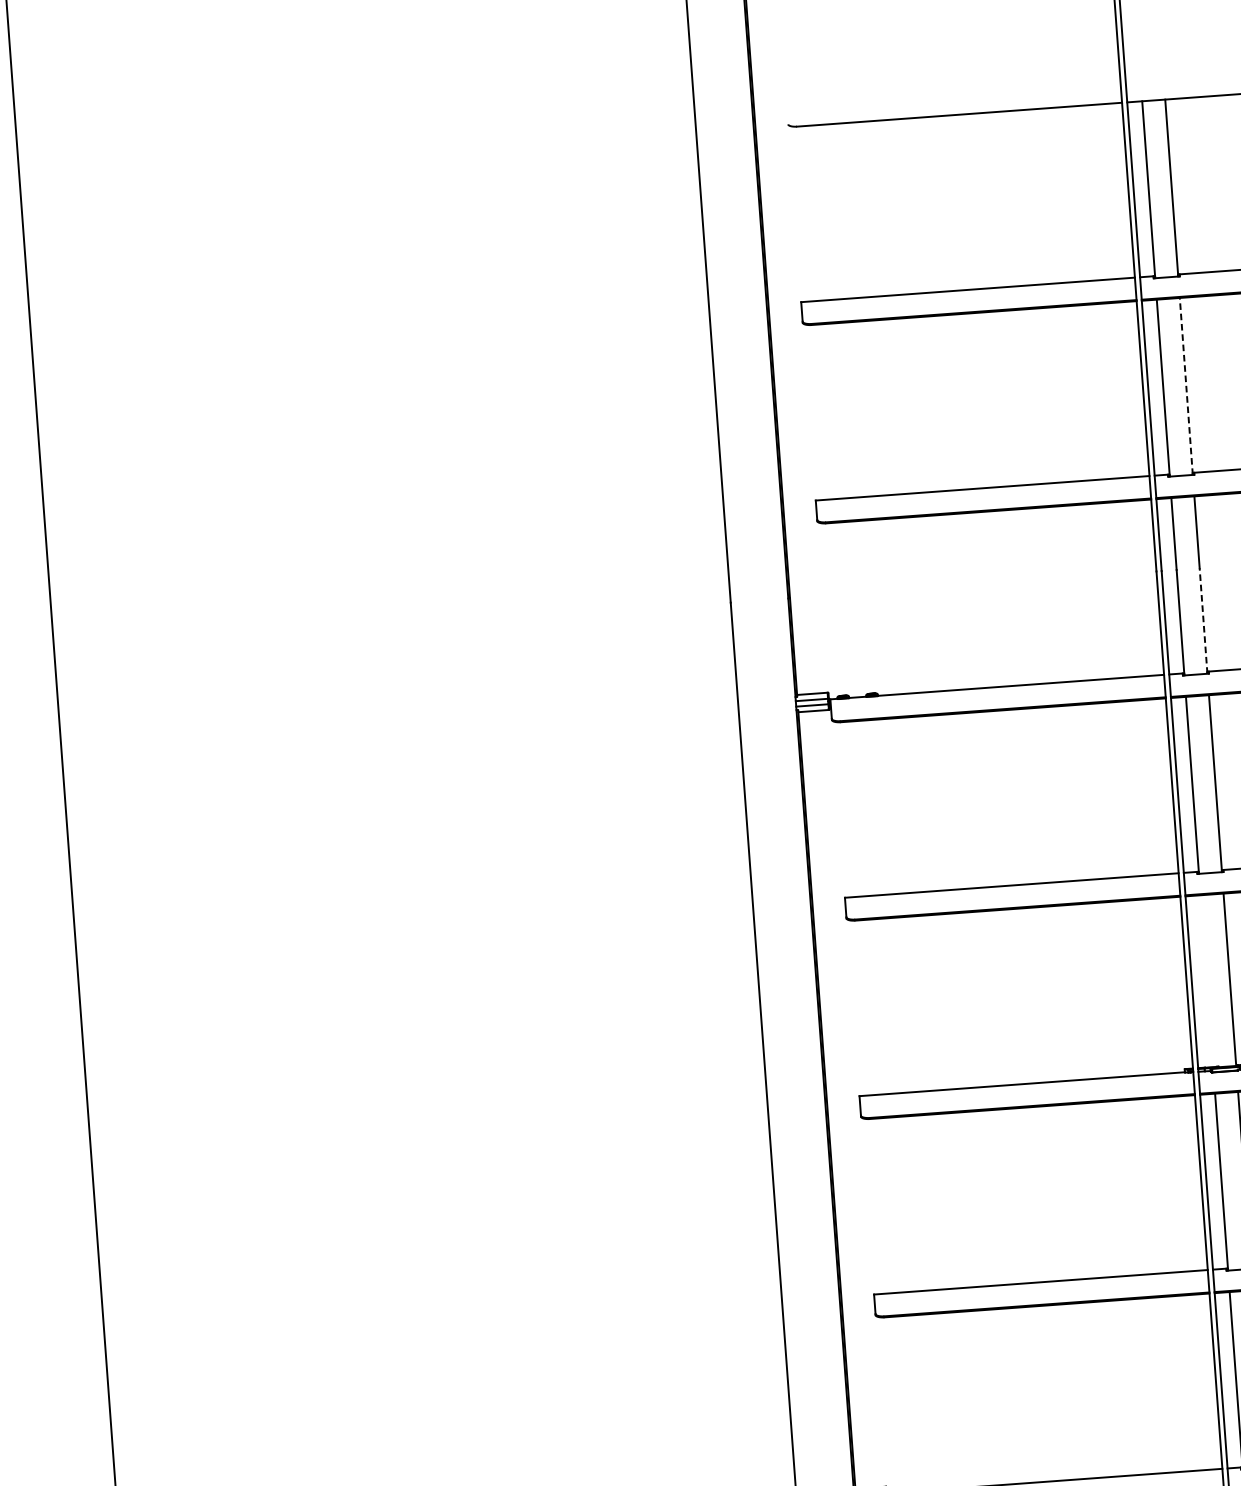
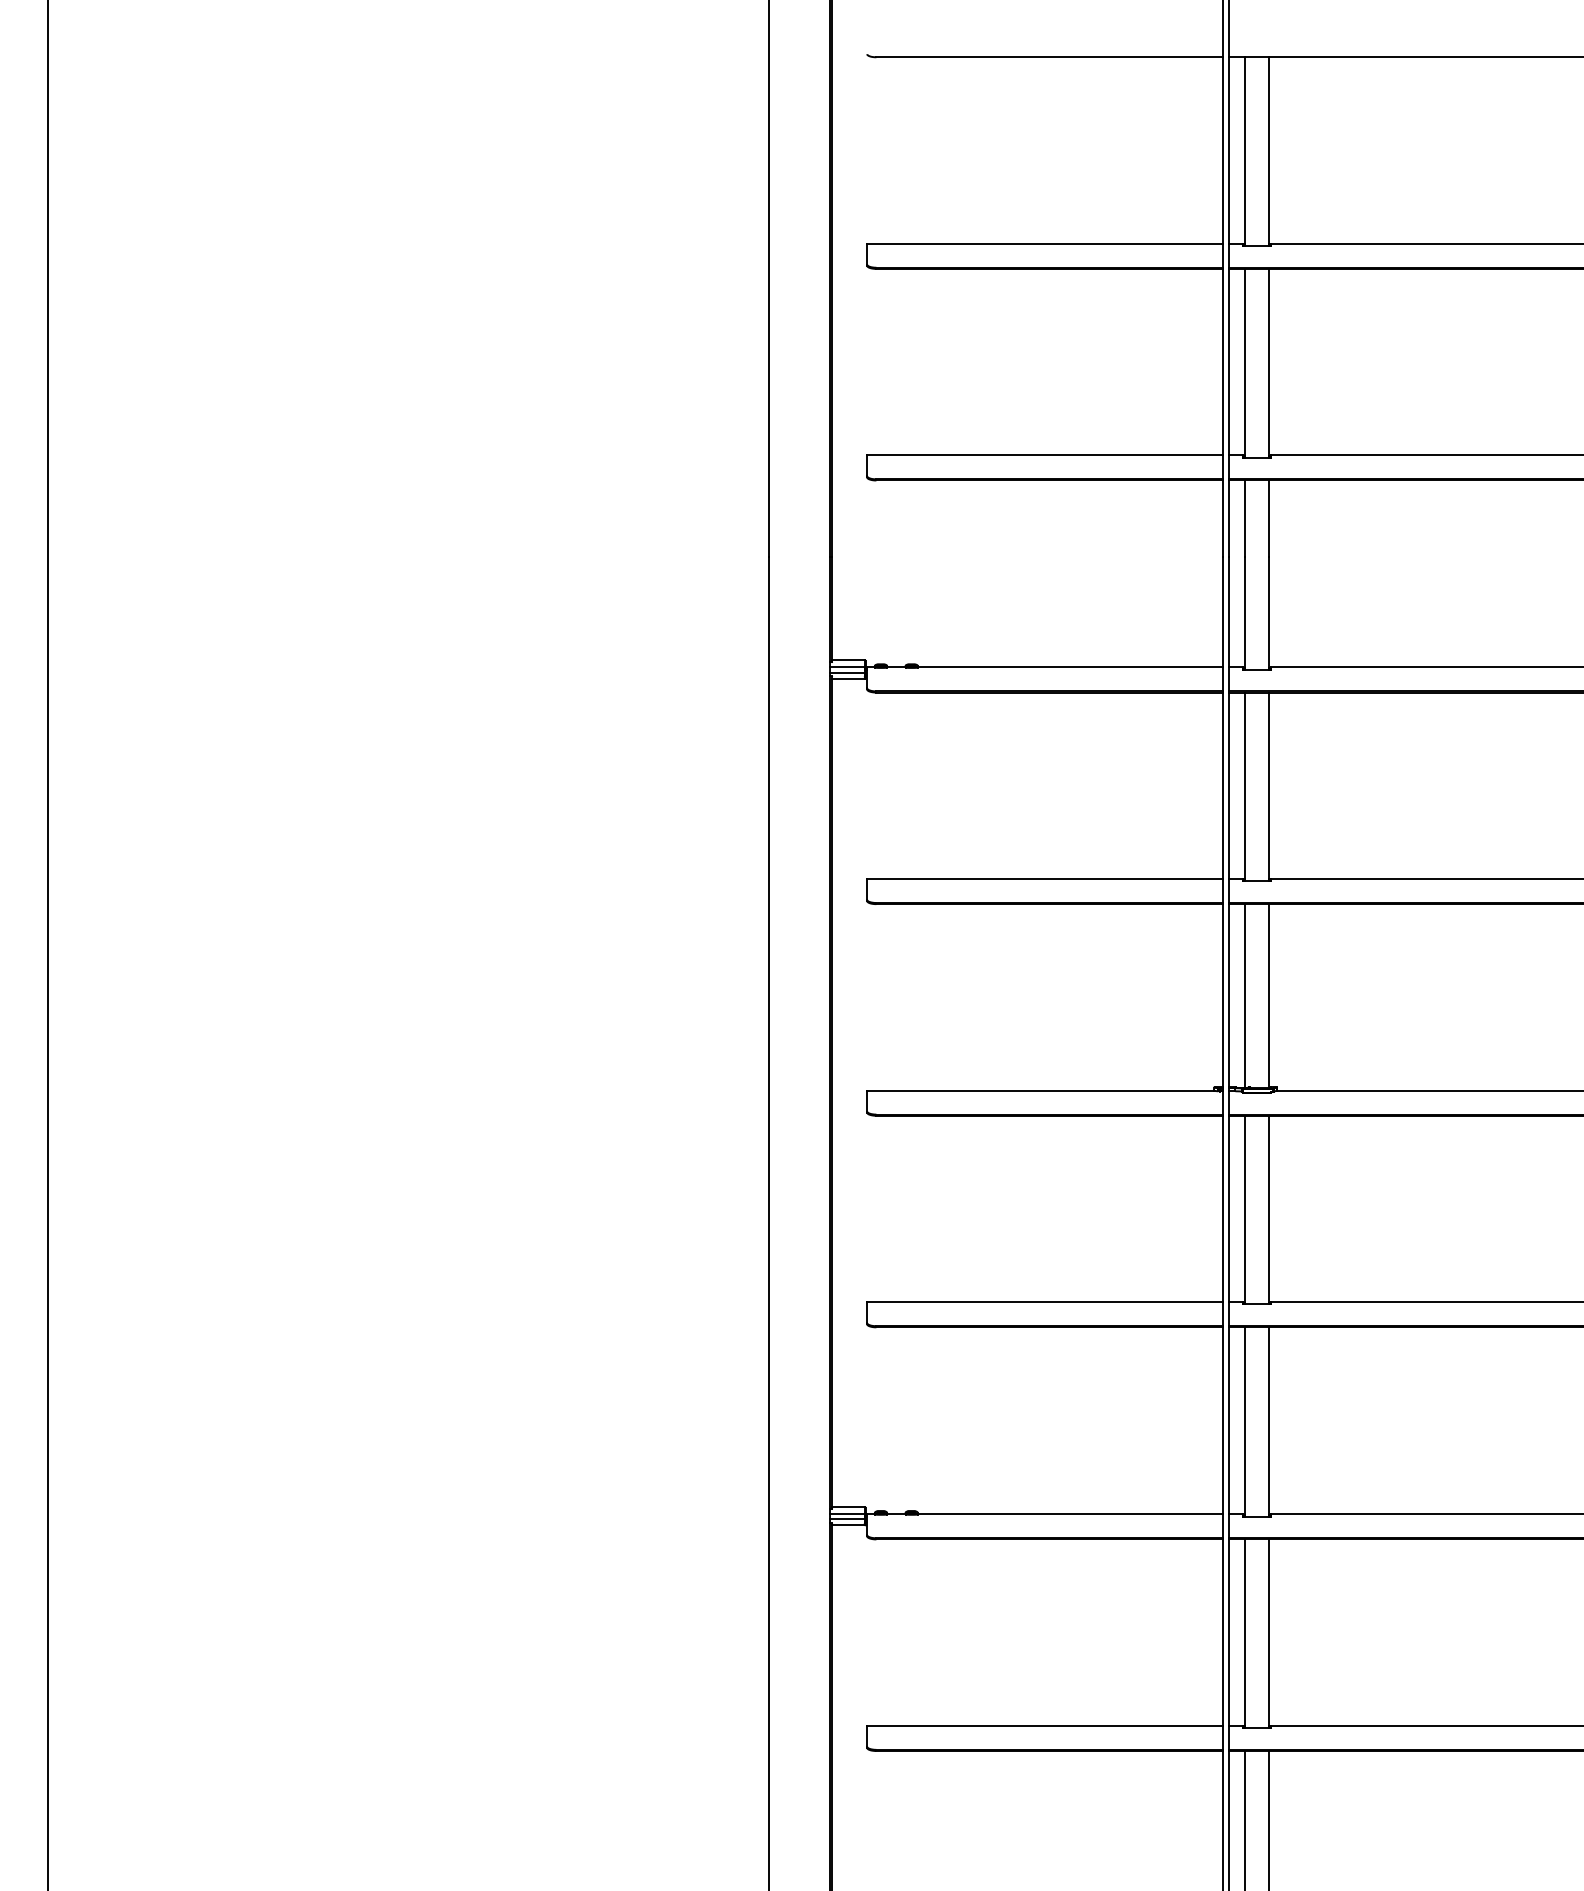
line: (1186, 385) -> (1269, 362), dashed -> solid
line: (1203, 620) -> (1269, 612), dashed -> solid
line: (1206, 980) -> (1244, 995), added

